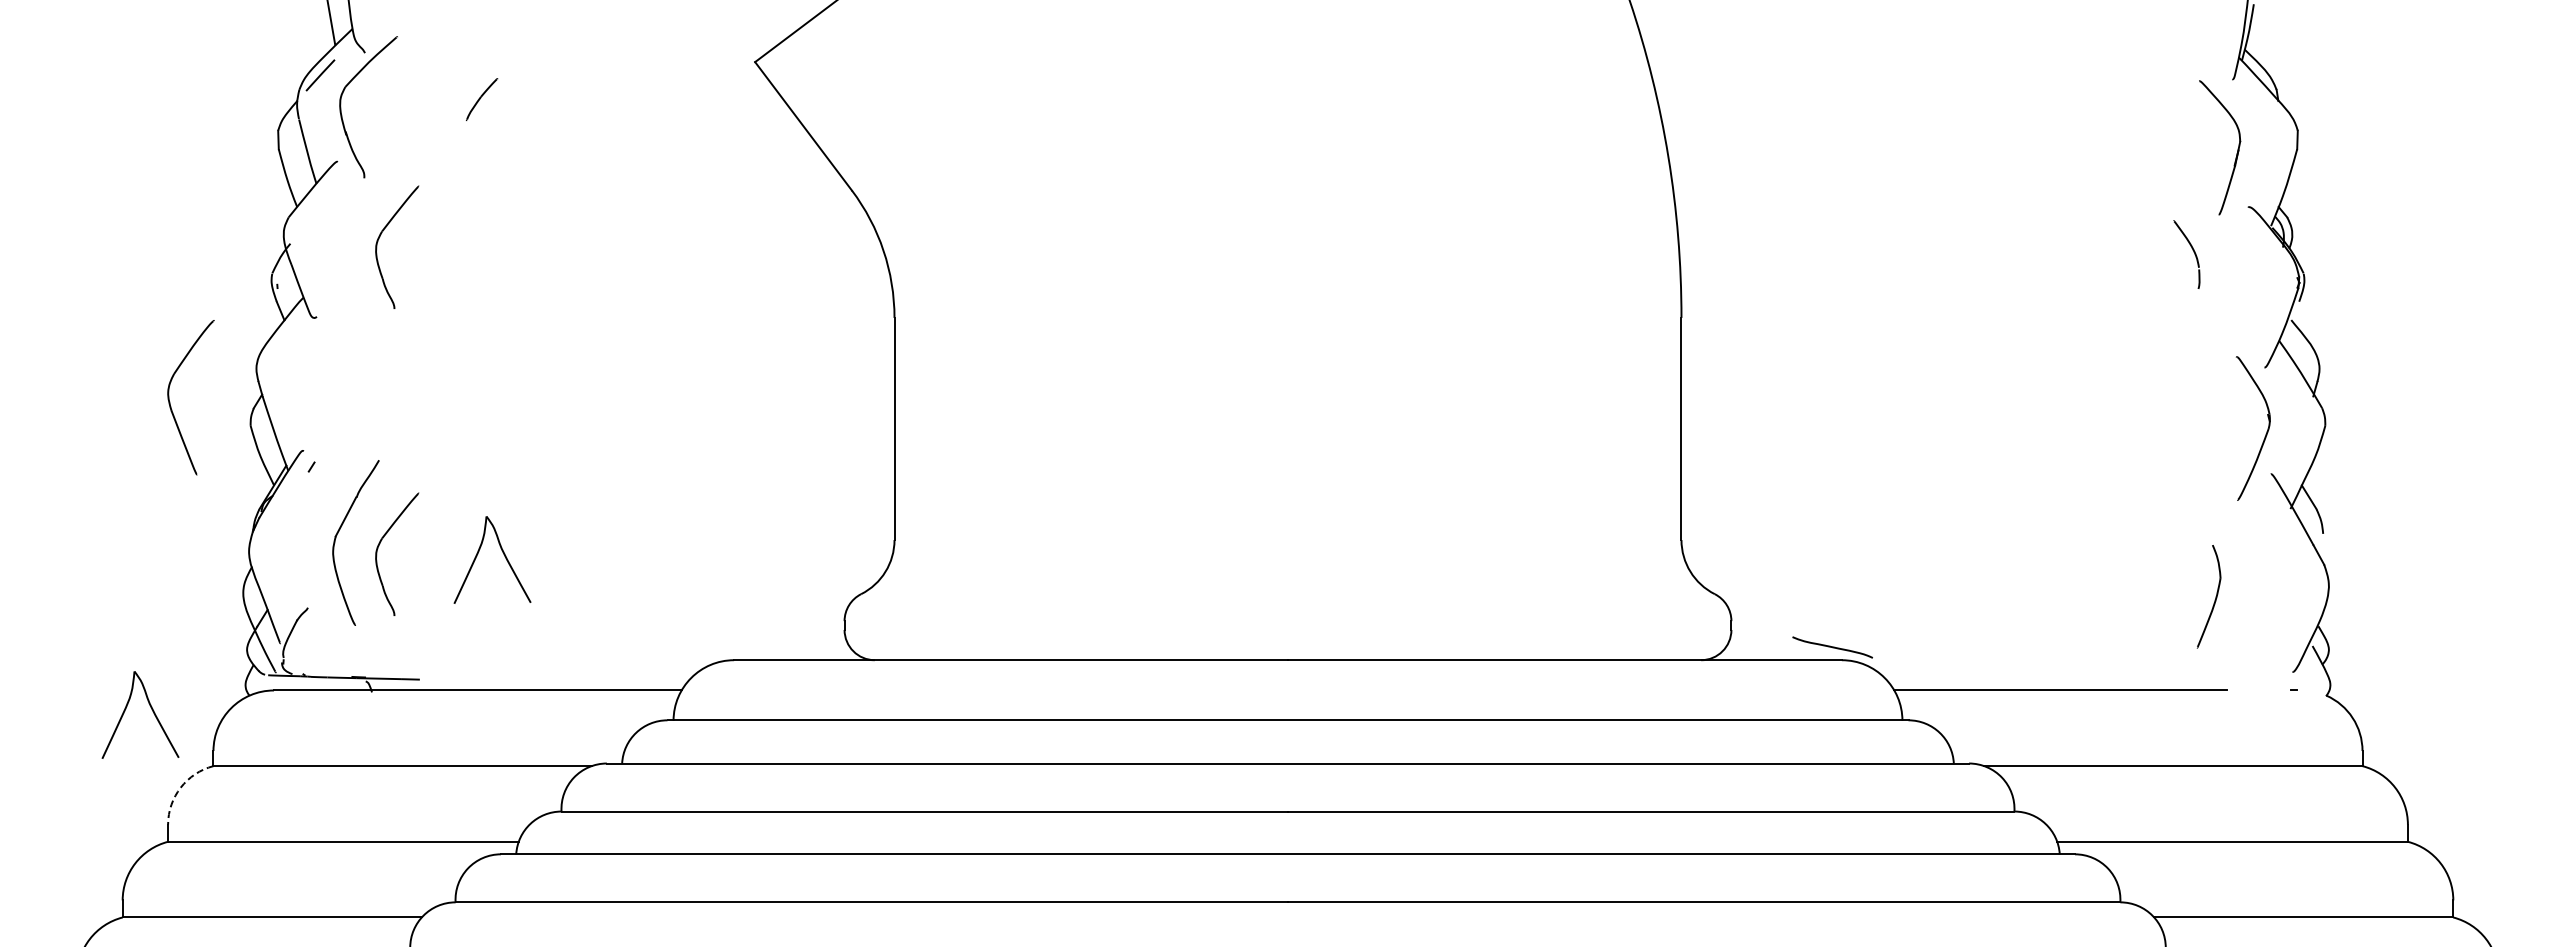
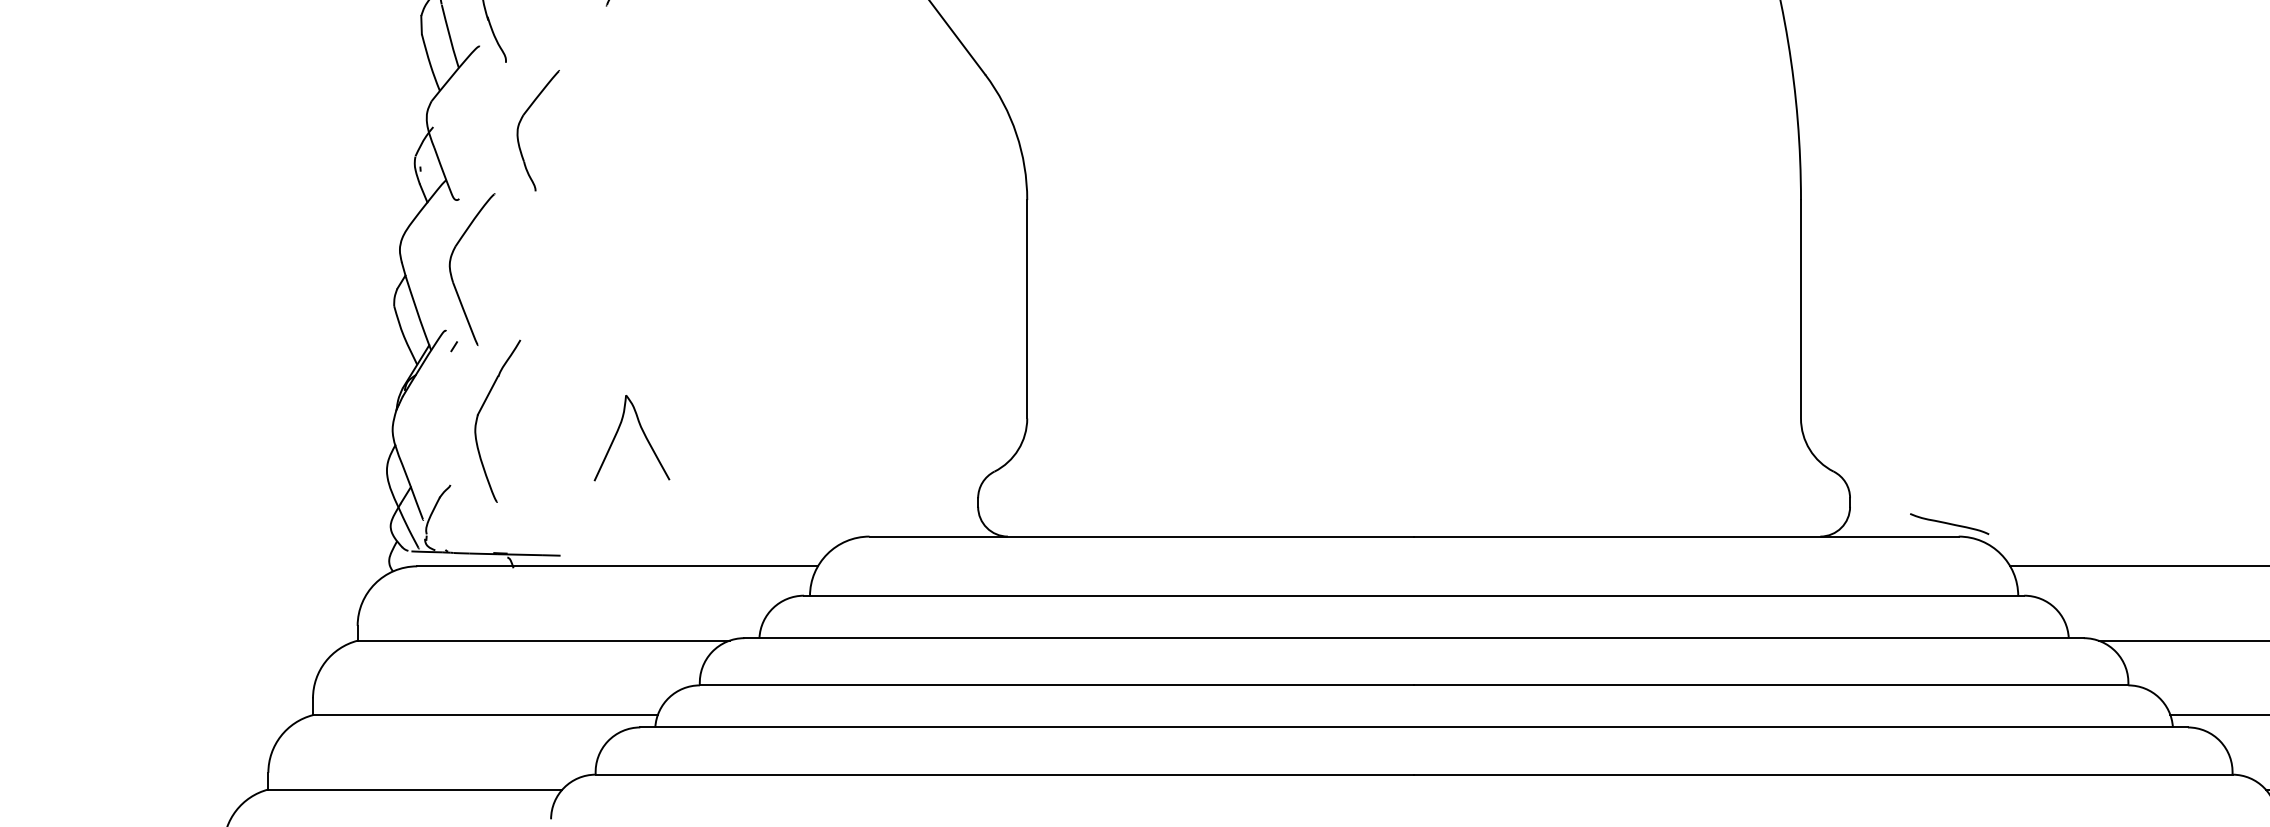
part: (170, 401) -> (452, 273), moved
part: (380, 544) -> (521, 422), removed
part: (151, 709) -> (296, 585), removed
arc: (180, 787) -> (325, 661), dashed -> solid

